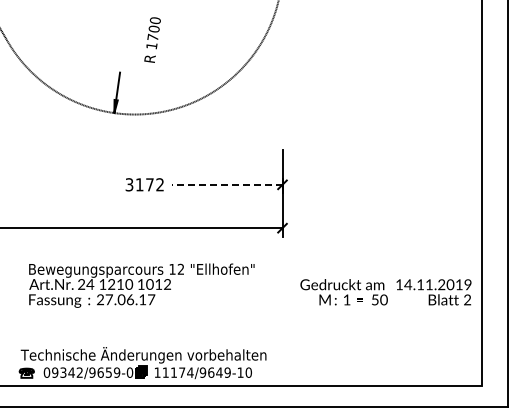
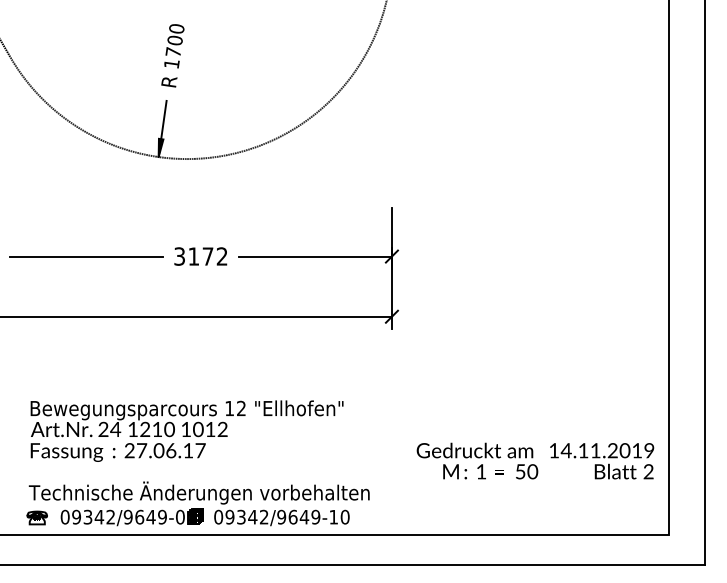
text: (152, 39) -> (172, 54), moved
line: (62, 184) -> (86, 256), added
line: (226, 184) -> (314, 256), dashed -> solid
text: (141, 285) -> (186, 430), moved
text: (385, 292) -> (534, 461), moved
text: (108, 372) -> (150, 516), 09342/9659-0 -> 09342/9649-0
text: (173, 372) -> (240, 516), 11174/9649-10 -> 09342/9649-10

